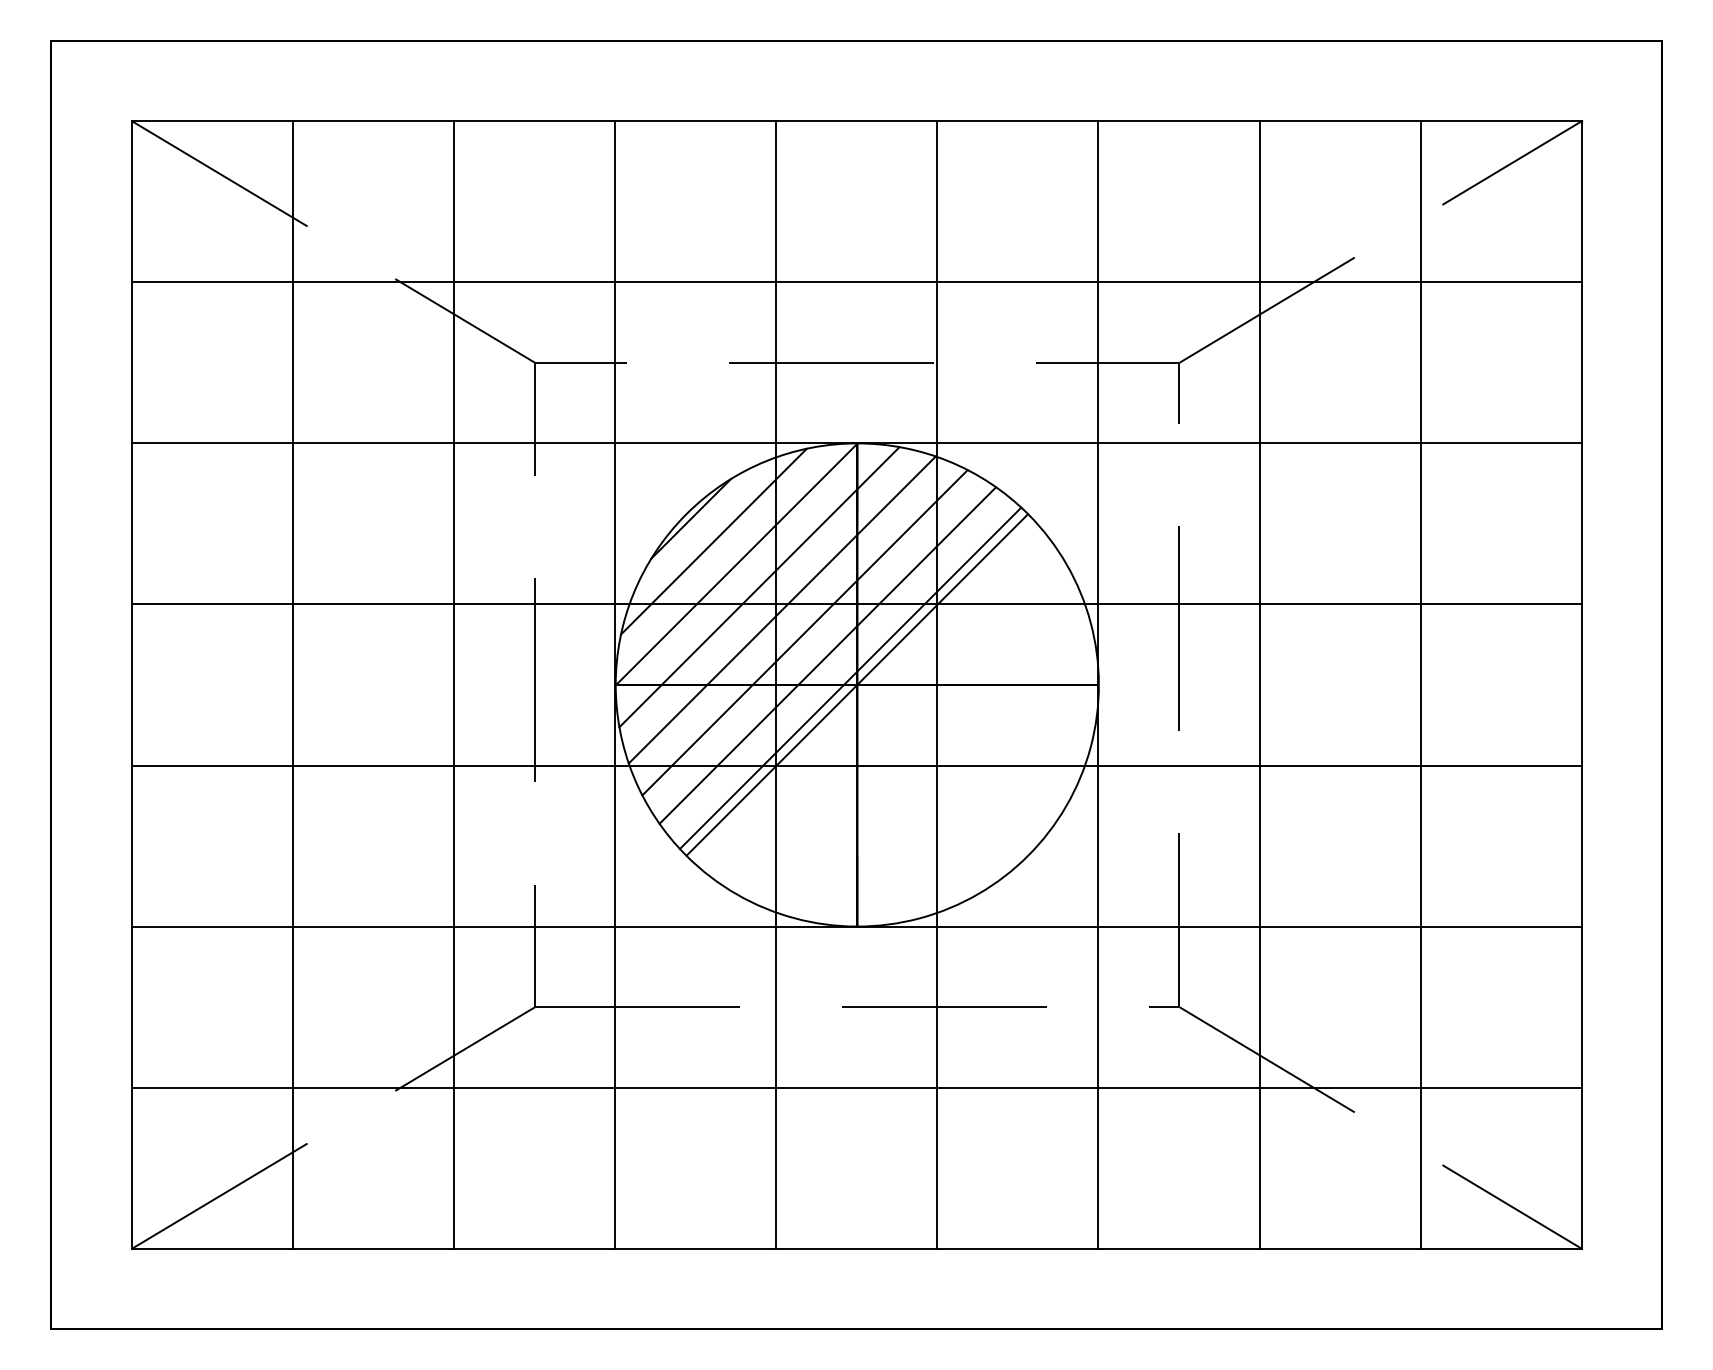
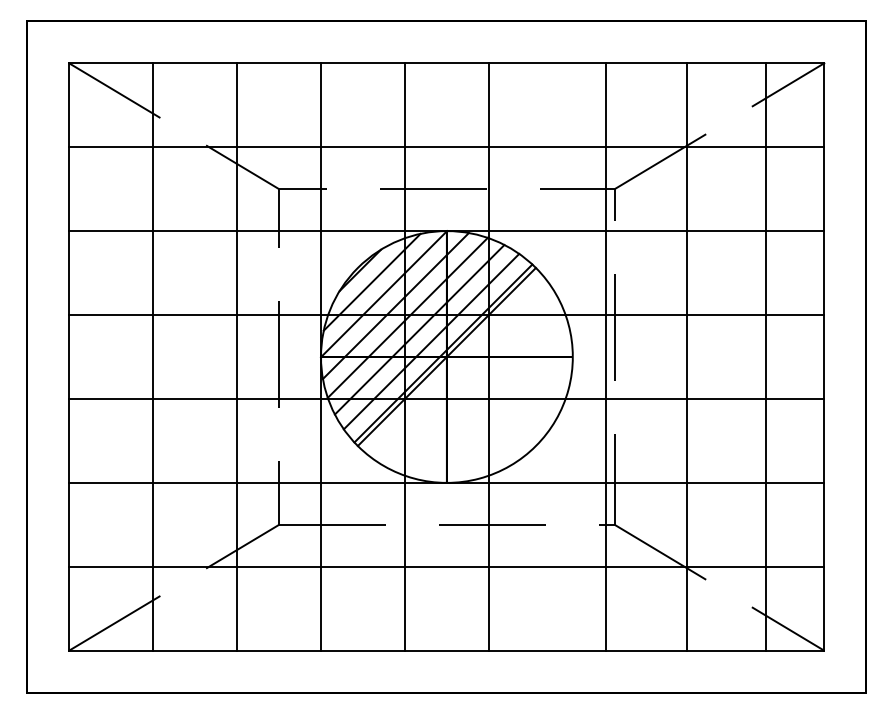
line: (1098, 684) -> (605, 356), moved
line: (1259, 684) -> (686, 356), moved
line: (1420, 684) -> (765, 356), moved

